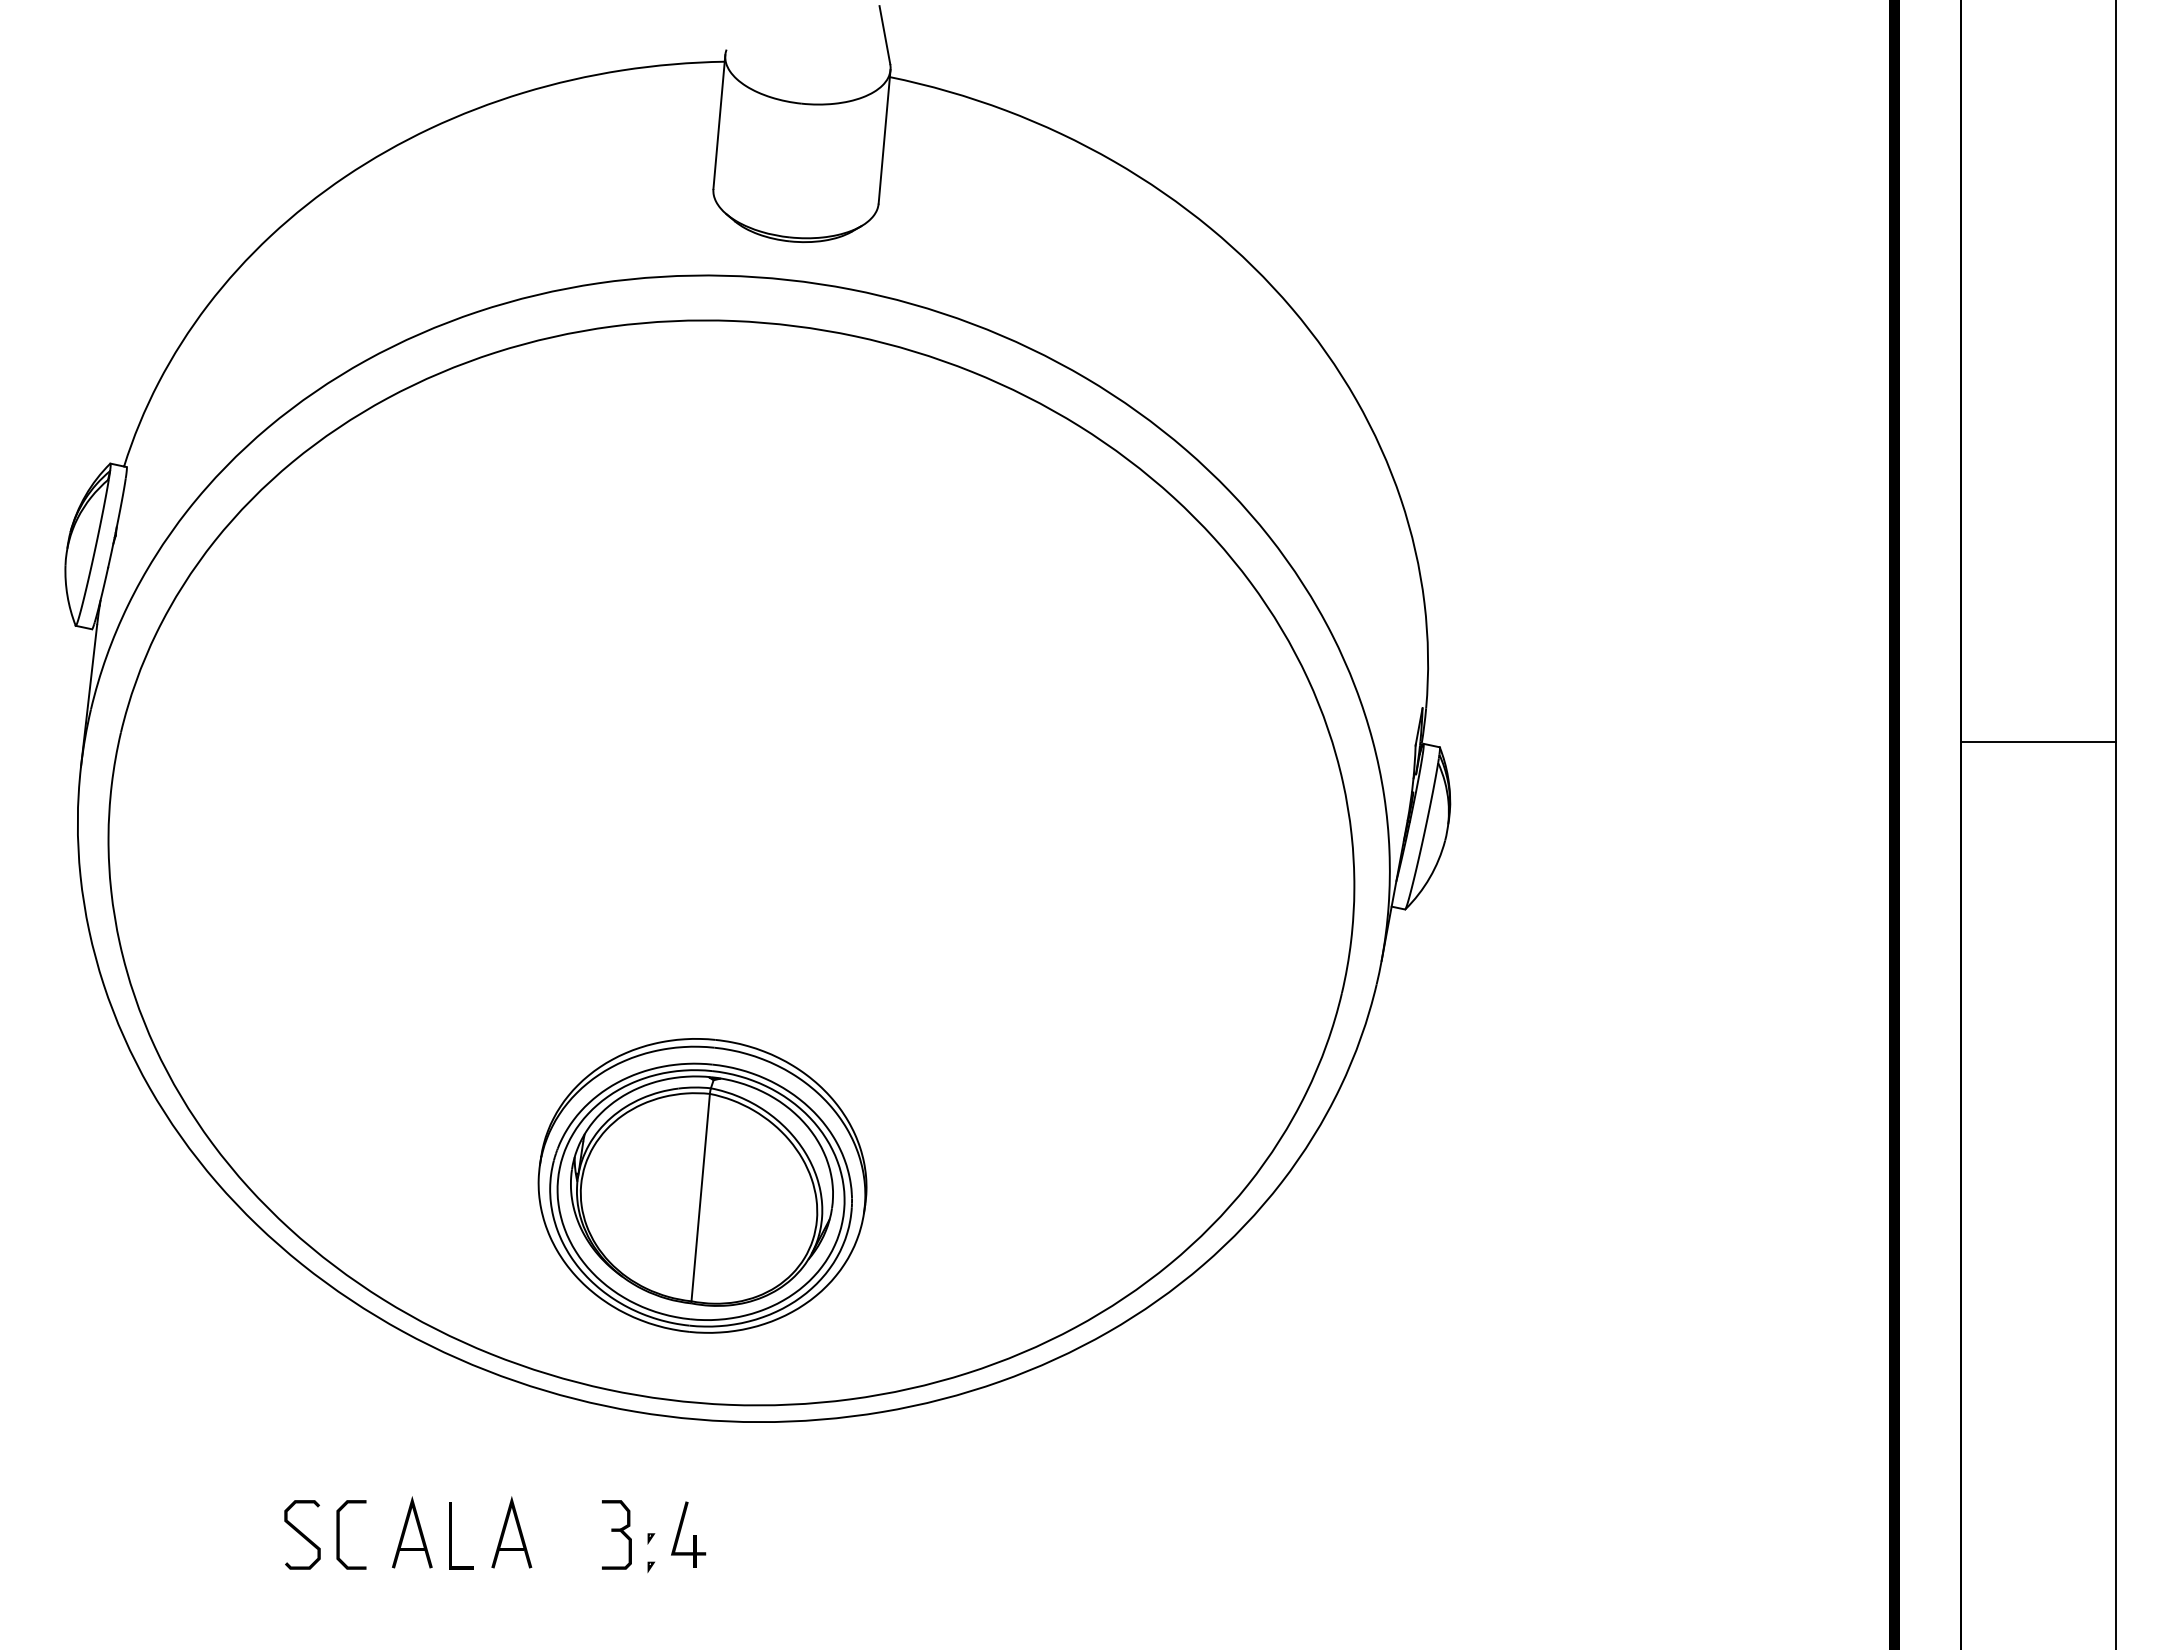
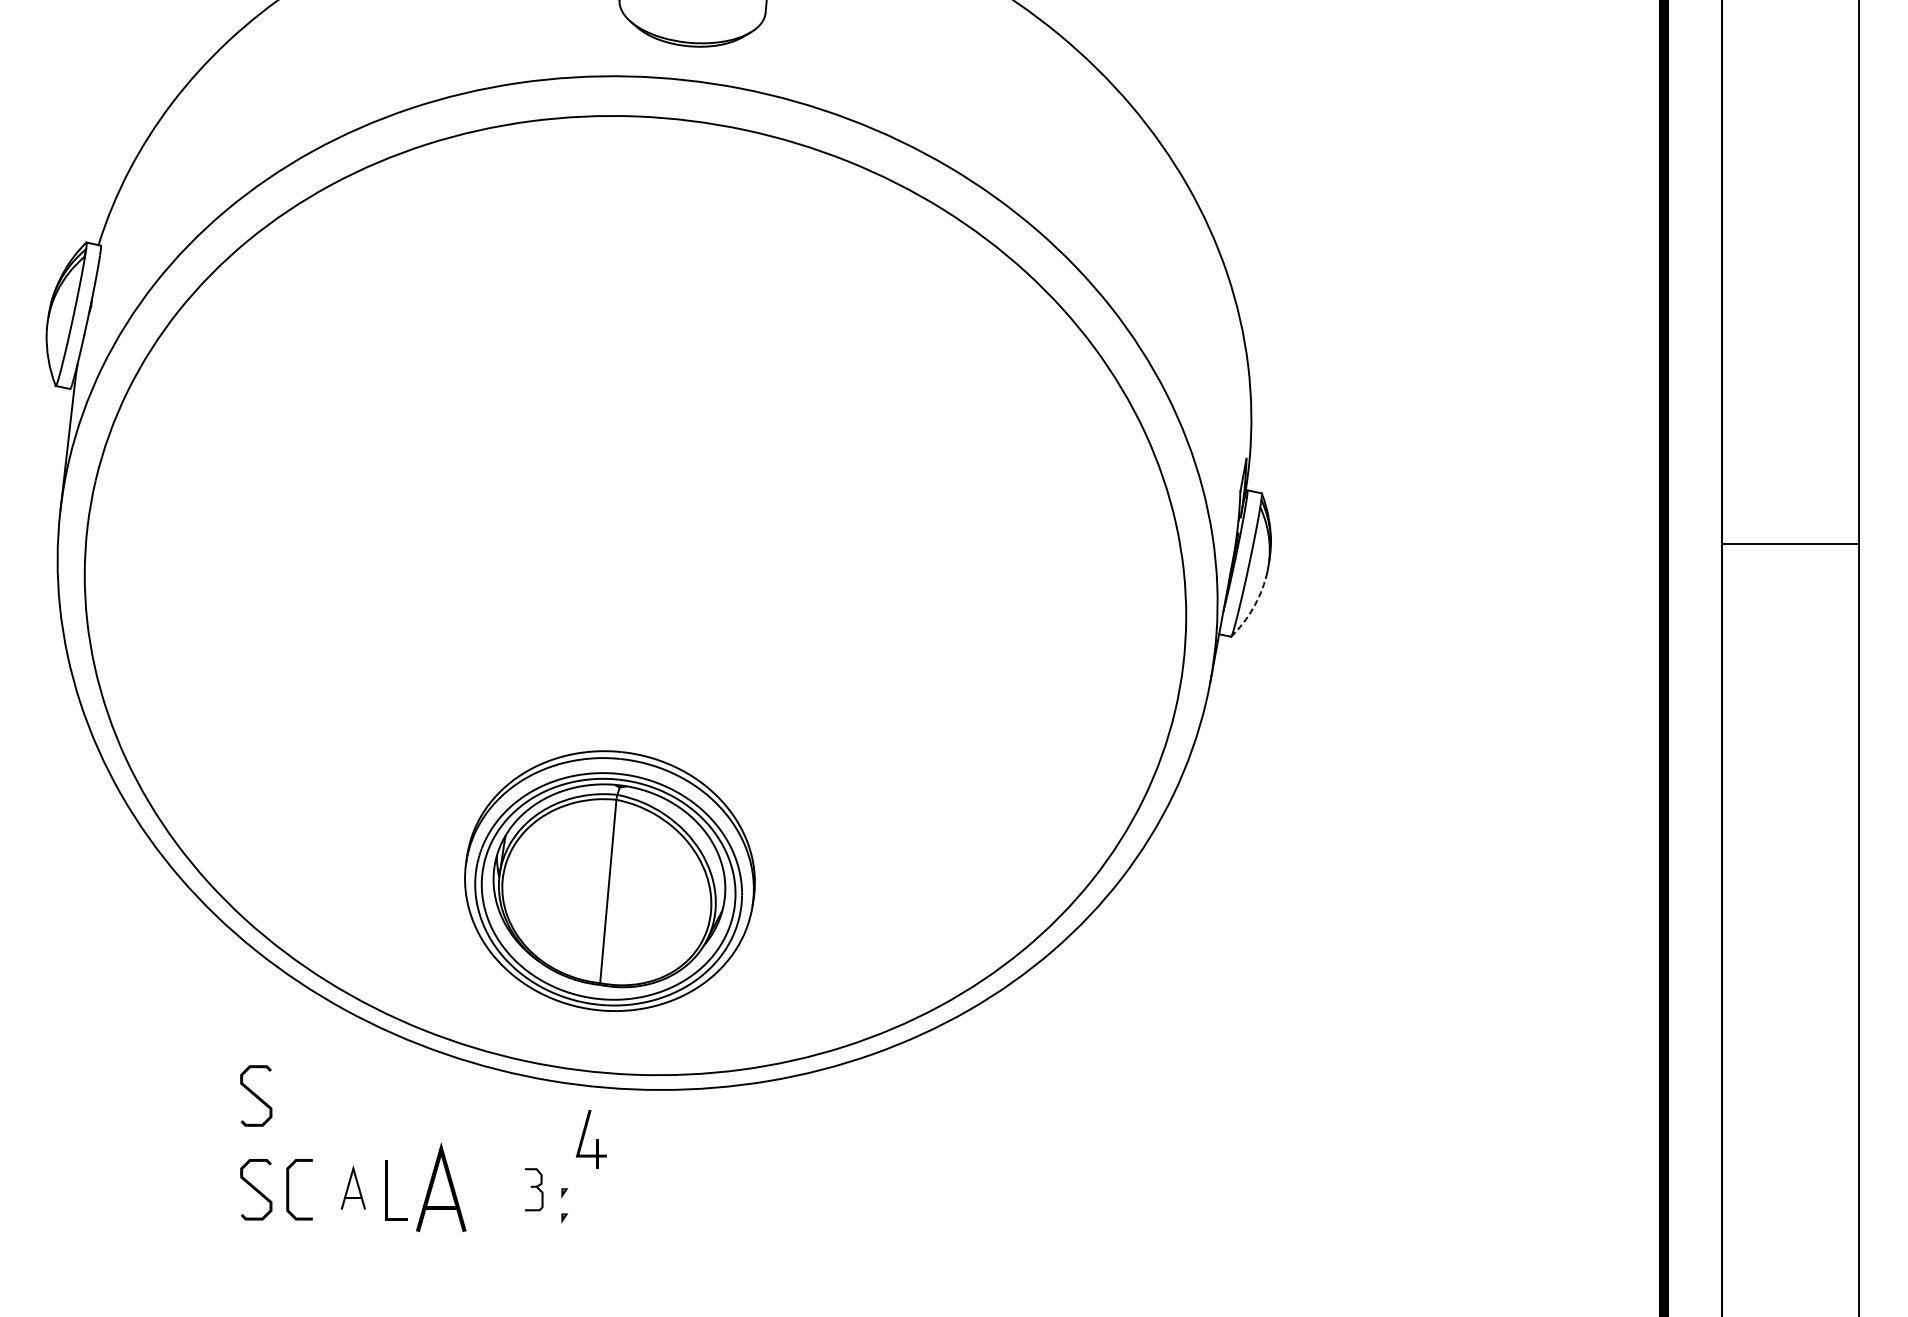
line: (2037, 741) -> (1790, 543), moved
arc: (1429, 877) -> (1252, 608), solid -> dashed
curve: (302, 1428) -> (256, 1095), added
part: (412, 1532) -> (353, 1187), size x0.7
part: (511, 1532) -> (441, 1187), size x1.4
part: (616, 1534) -> (533, 1189), size x0.7
part: (688, 1534) -> (591, 1138), moved

